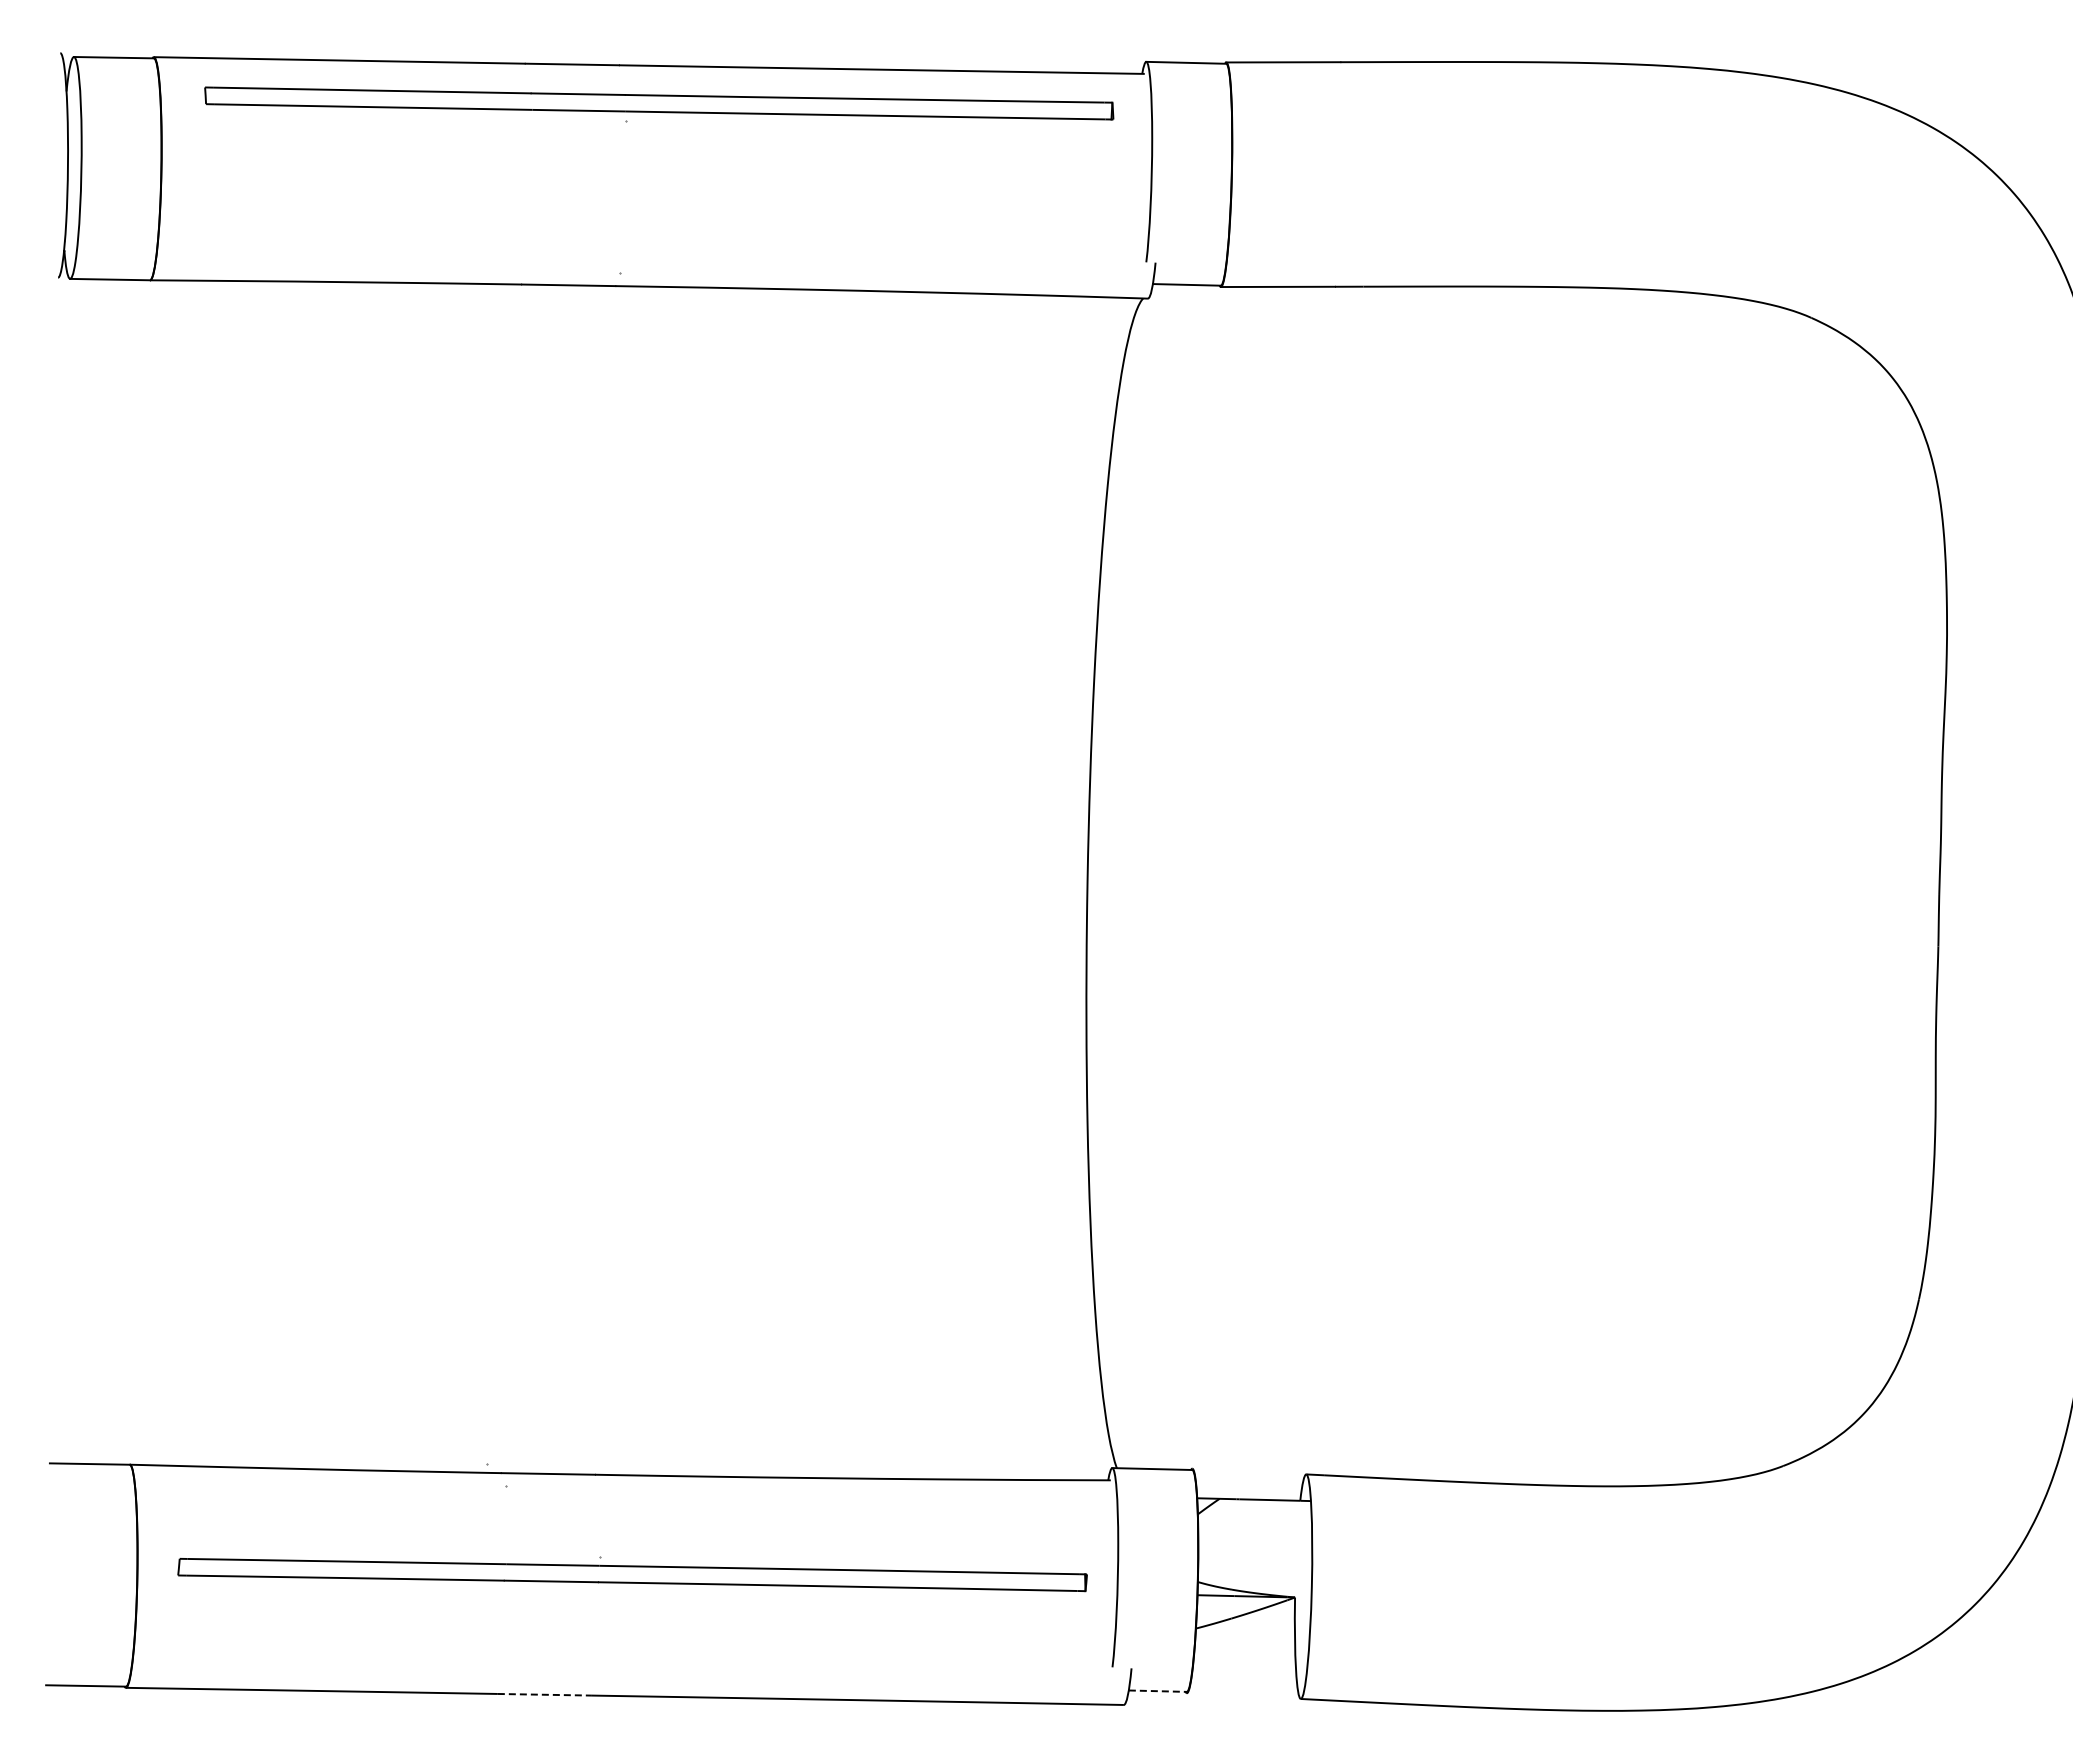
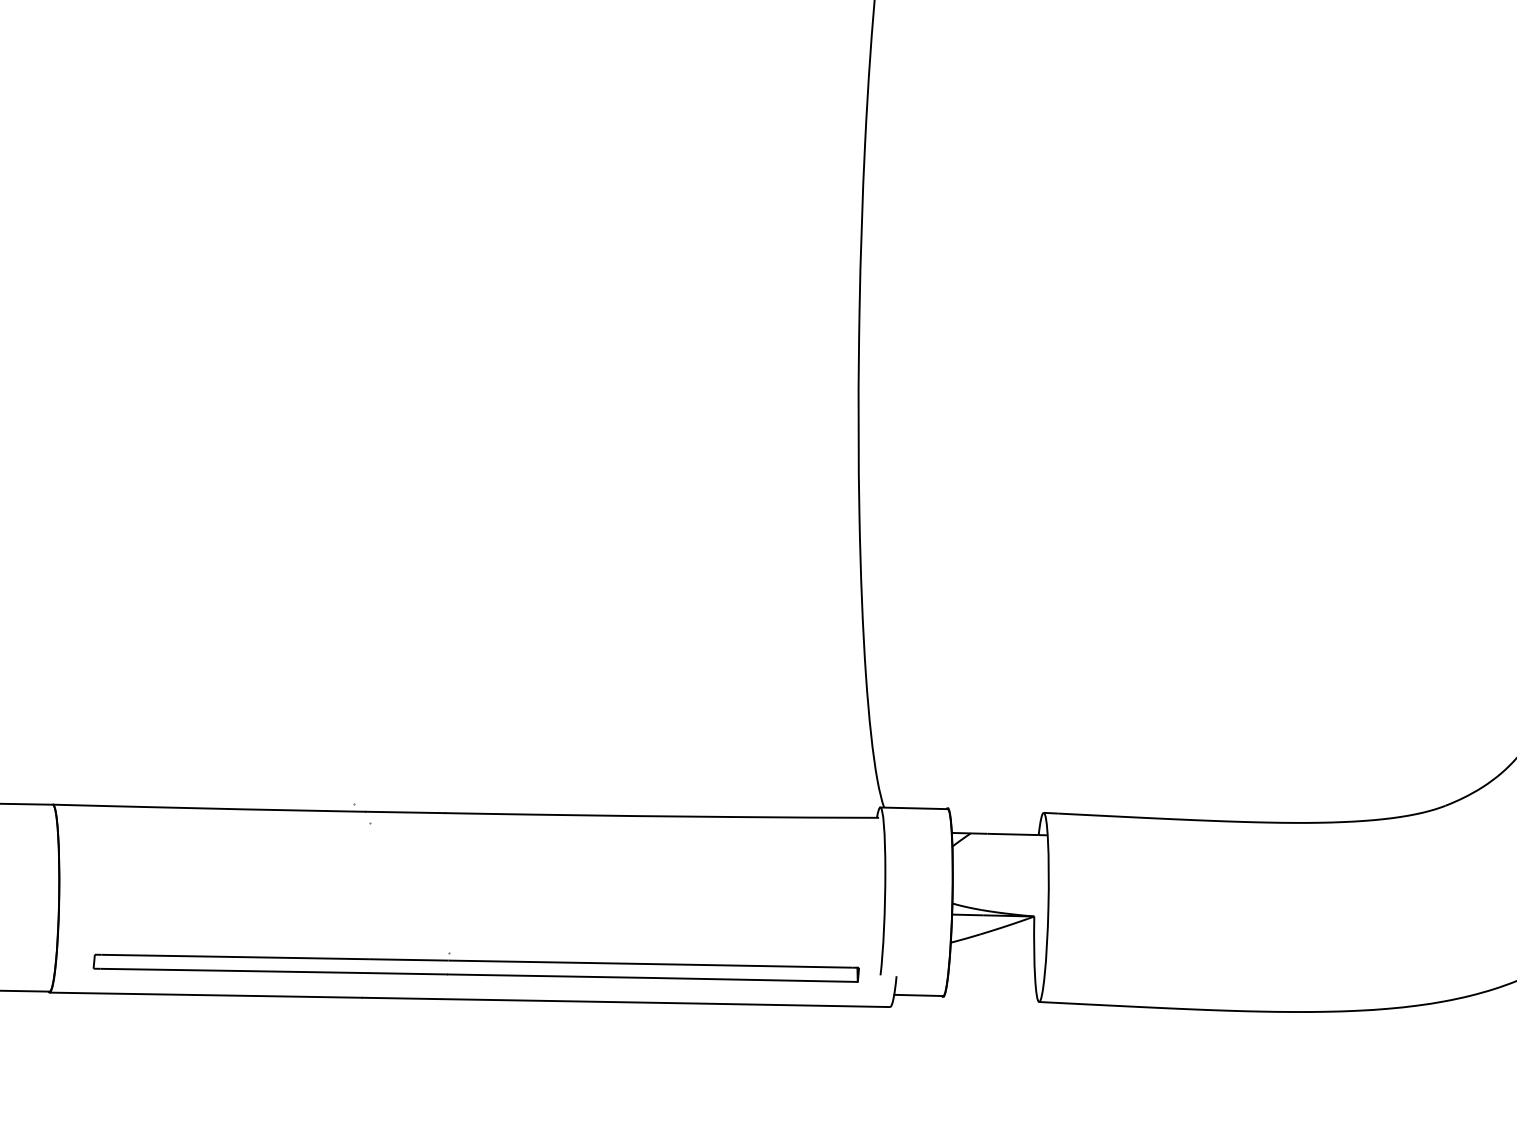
part: (632, 1574) -> (476, 967), moved
line: (1158, 1691) -> (919, 995), dashed -> solid
line: (544, 1694) -> (402, 998), dashed -> solid

